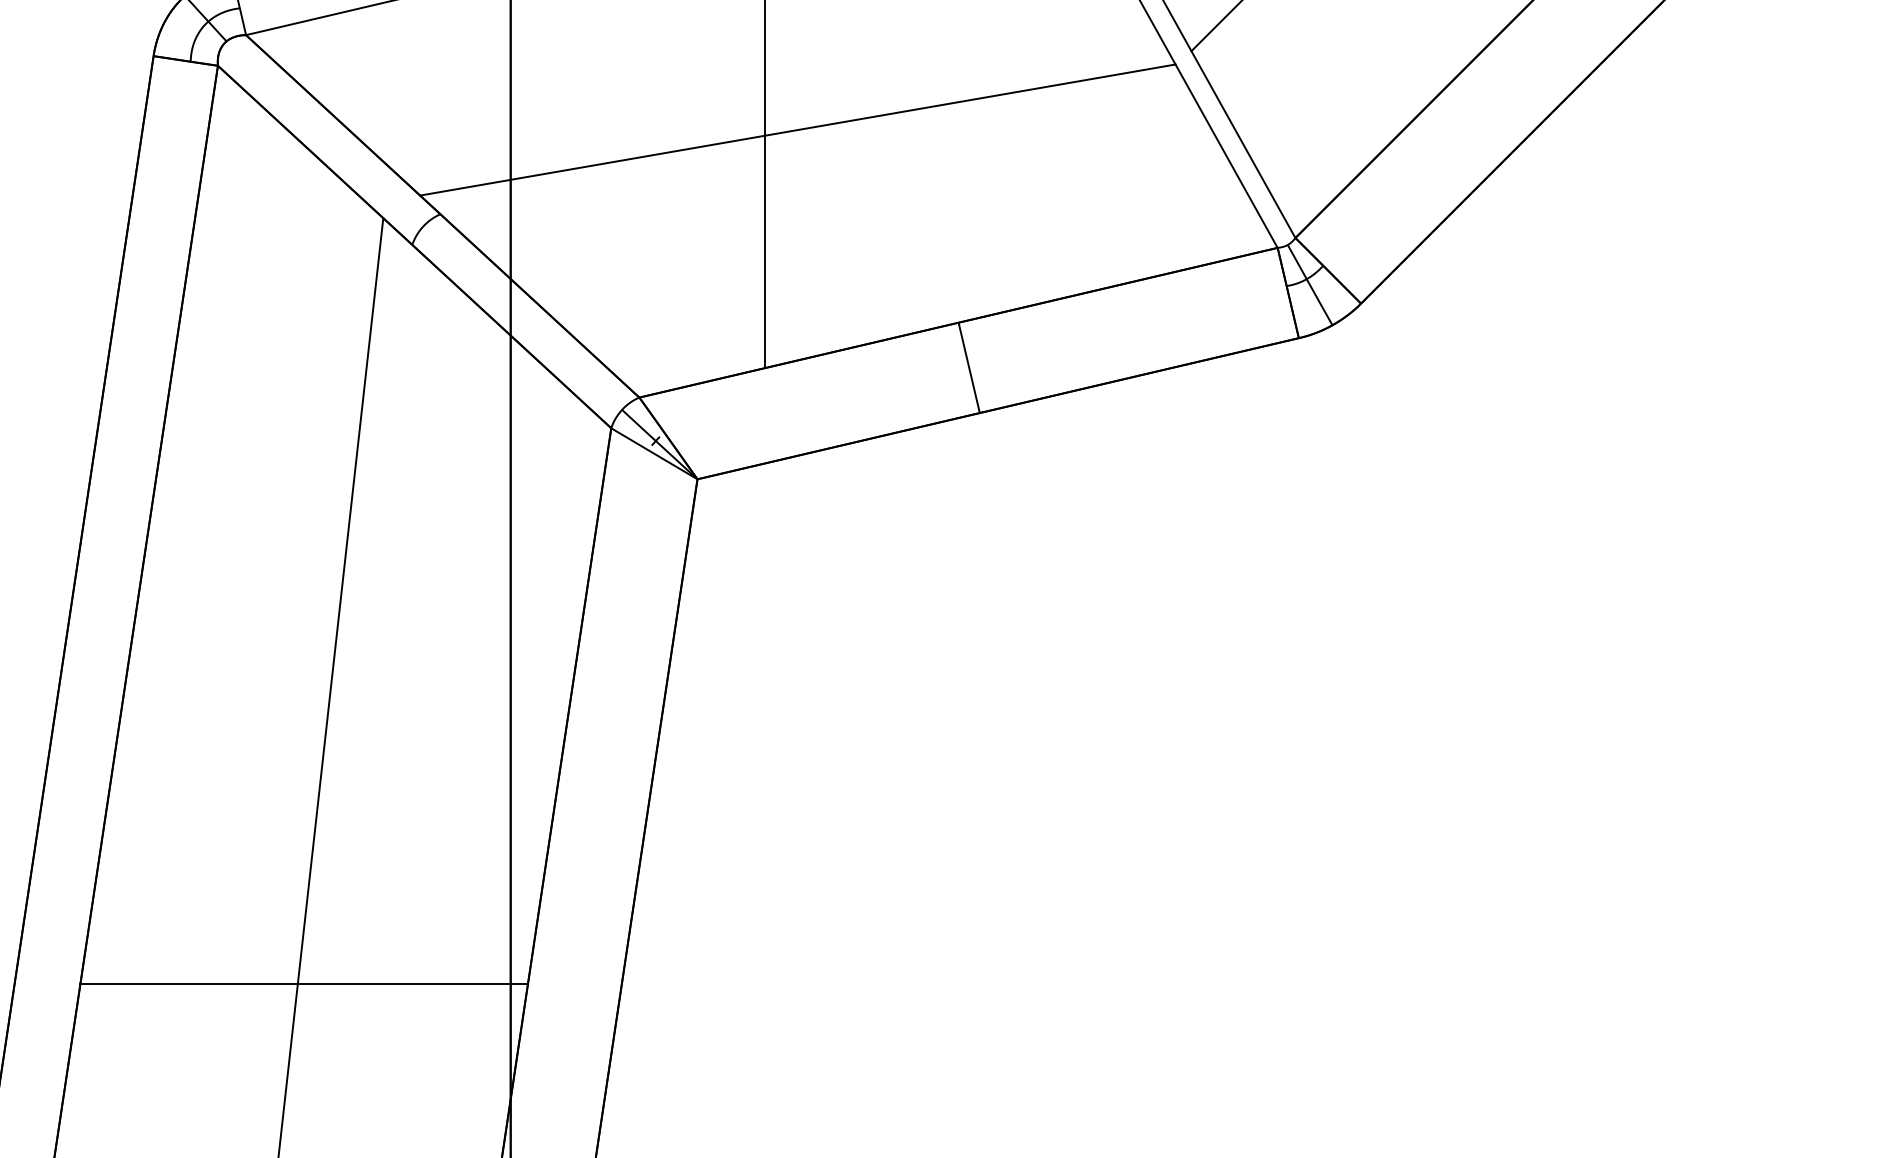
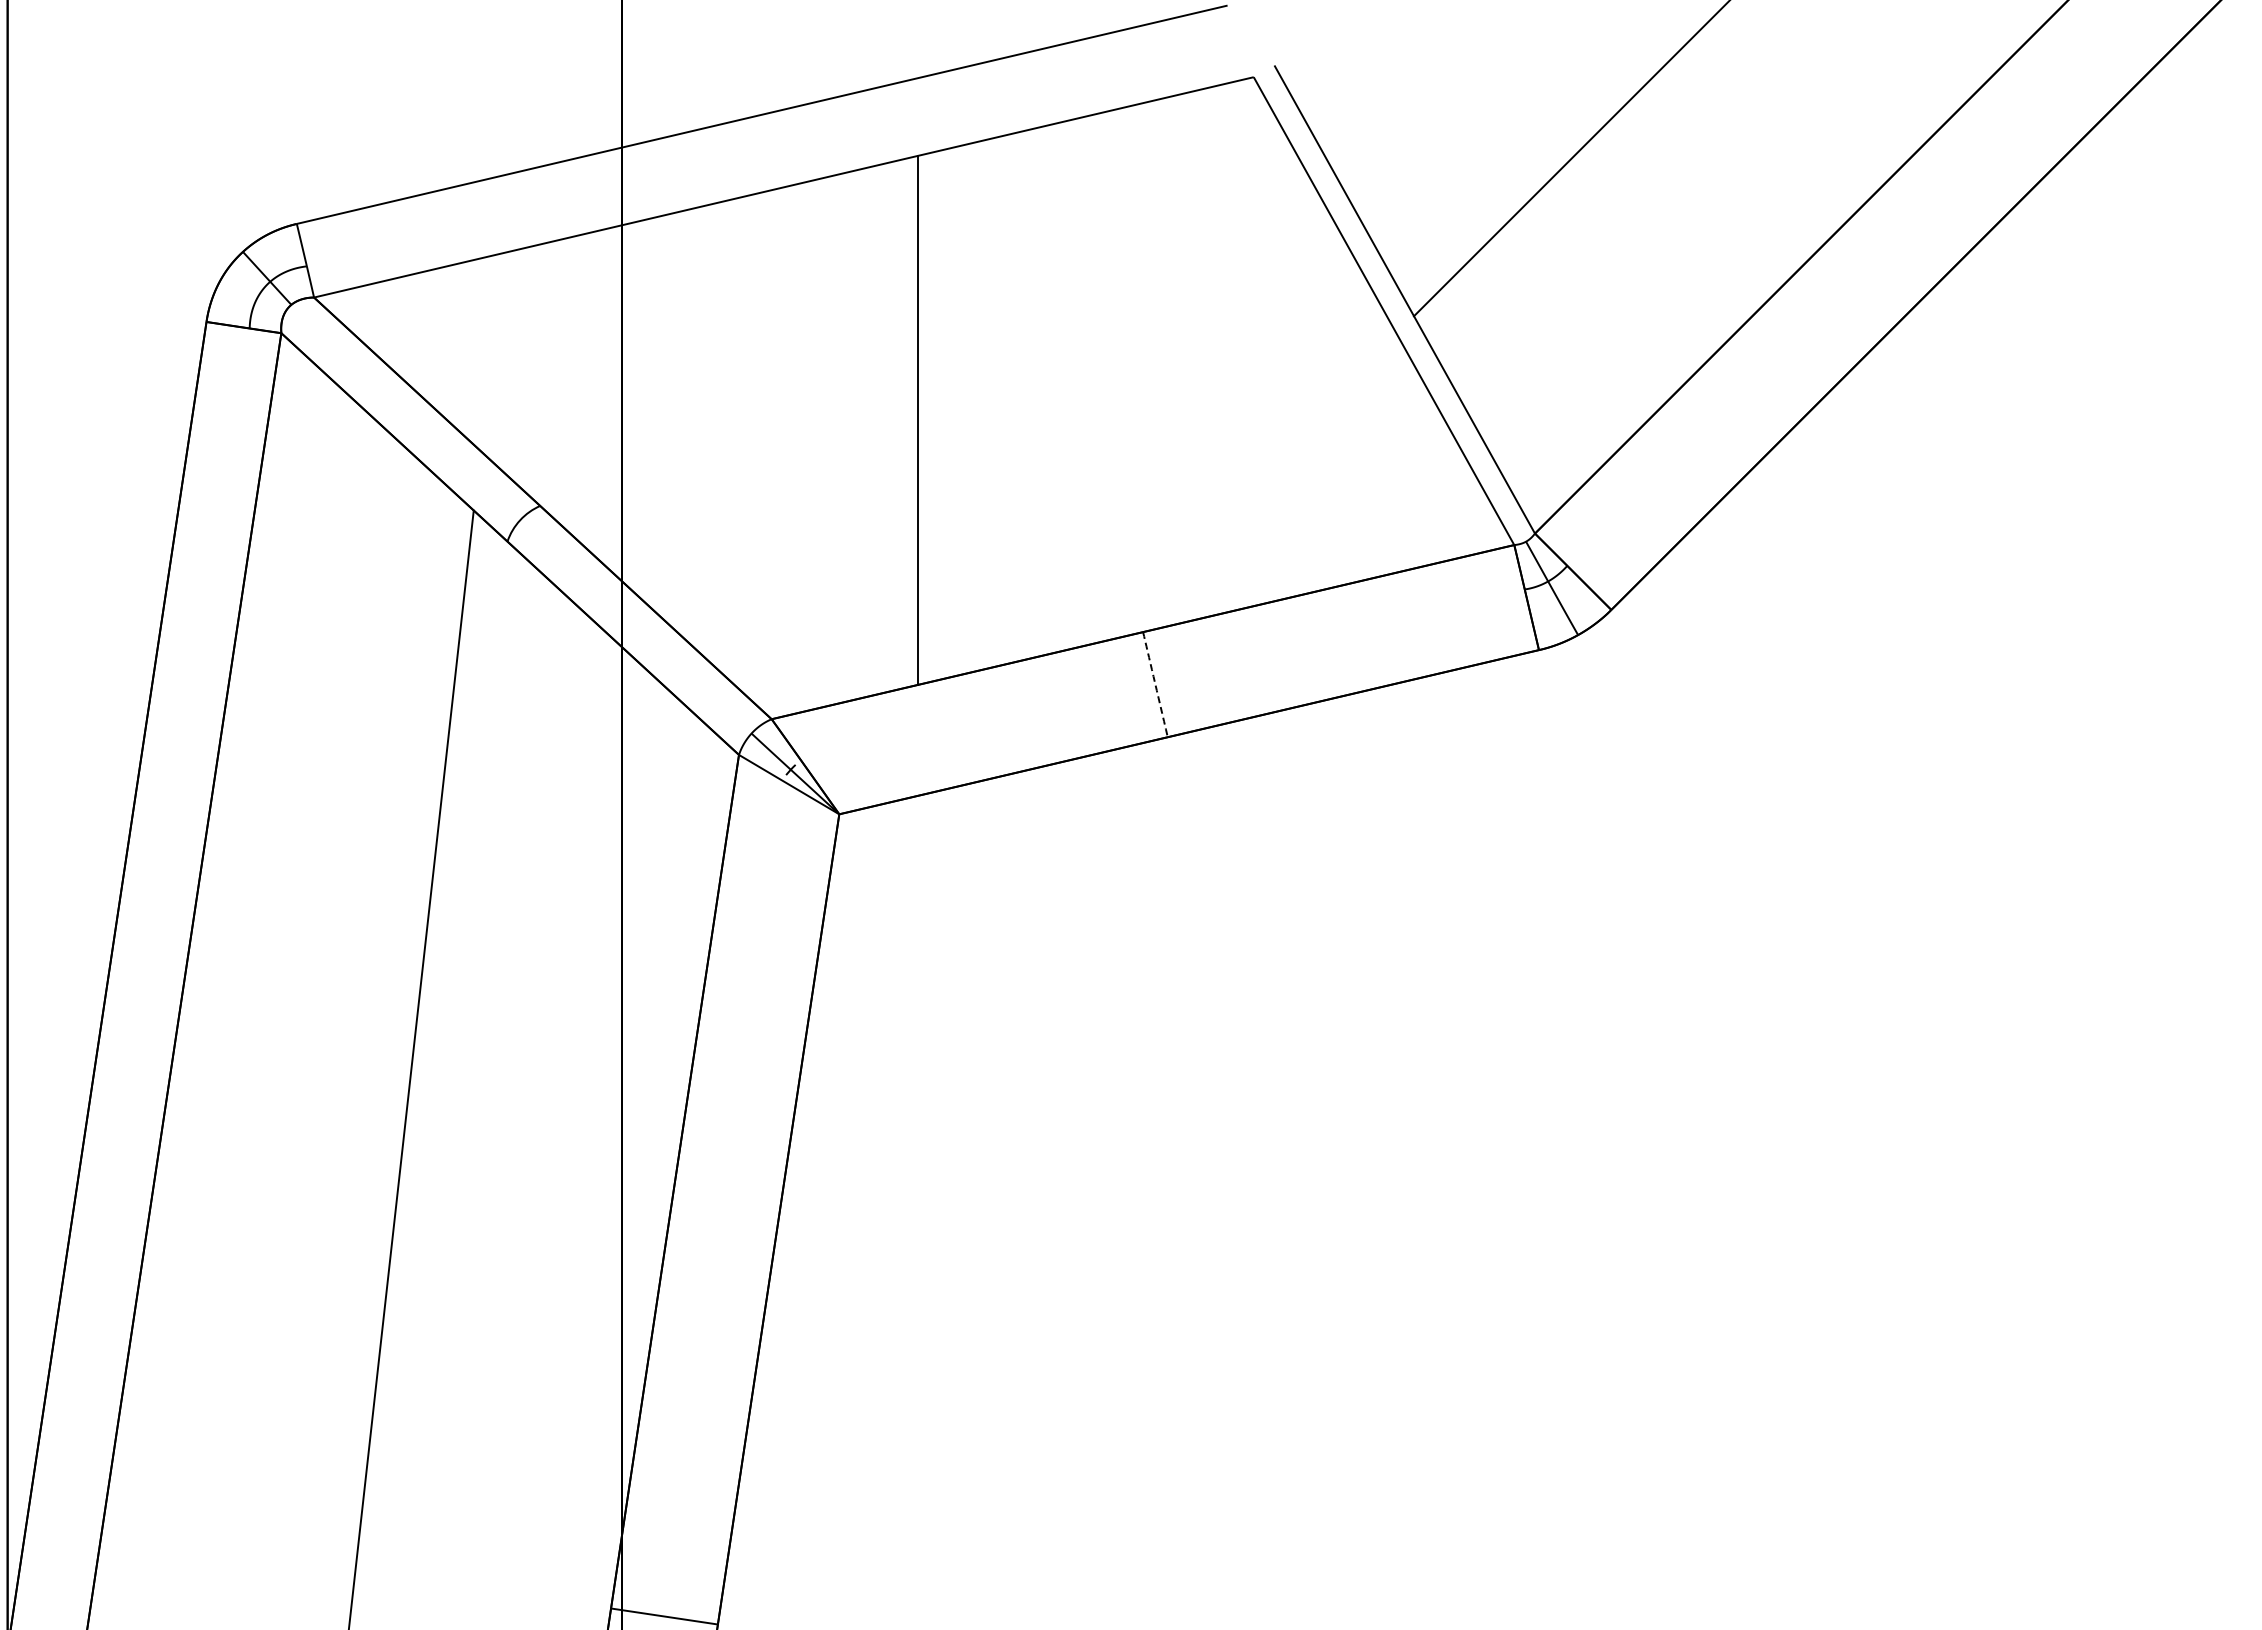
line: (797, 129) -> (955, 407), removed
arc: (969, 367) -> (1155, 684), solid -> dashed
line: (304, 983) -> (381, 1400), removed

